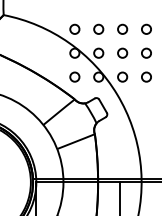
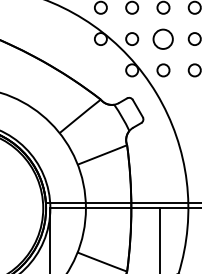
circle: (122, 52) -> (163, 38), size x1.6
circle: (74, 76) -> (100, 69), removed

